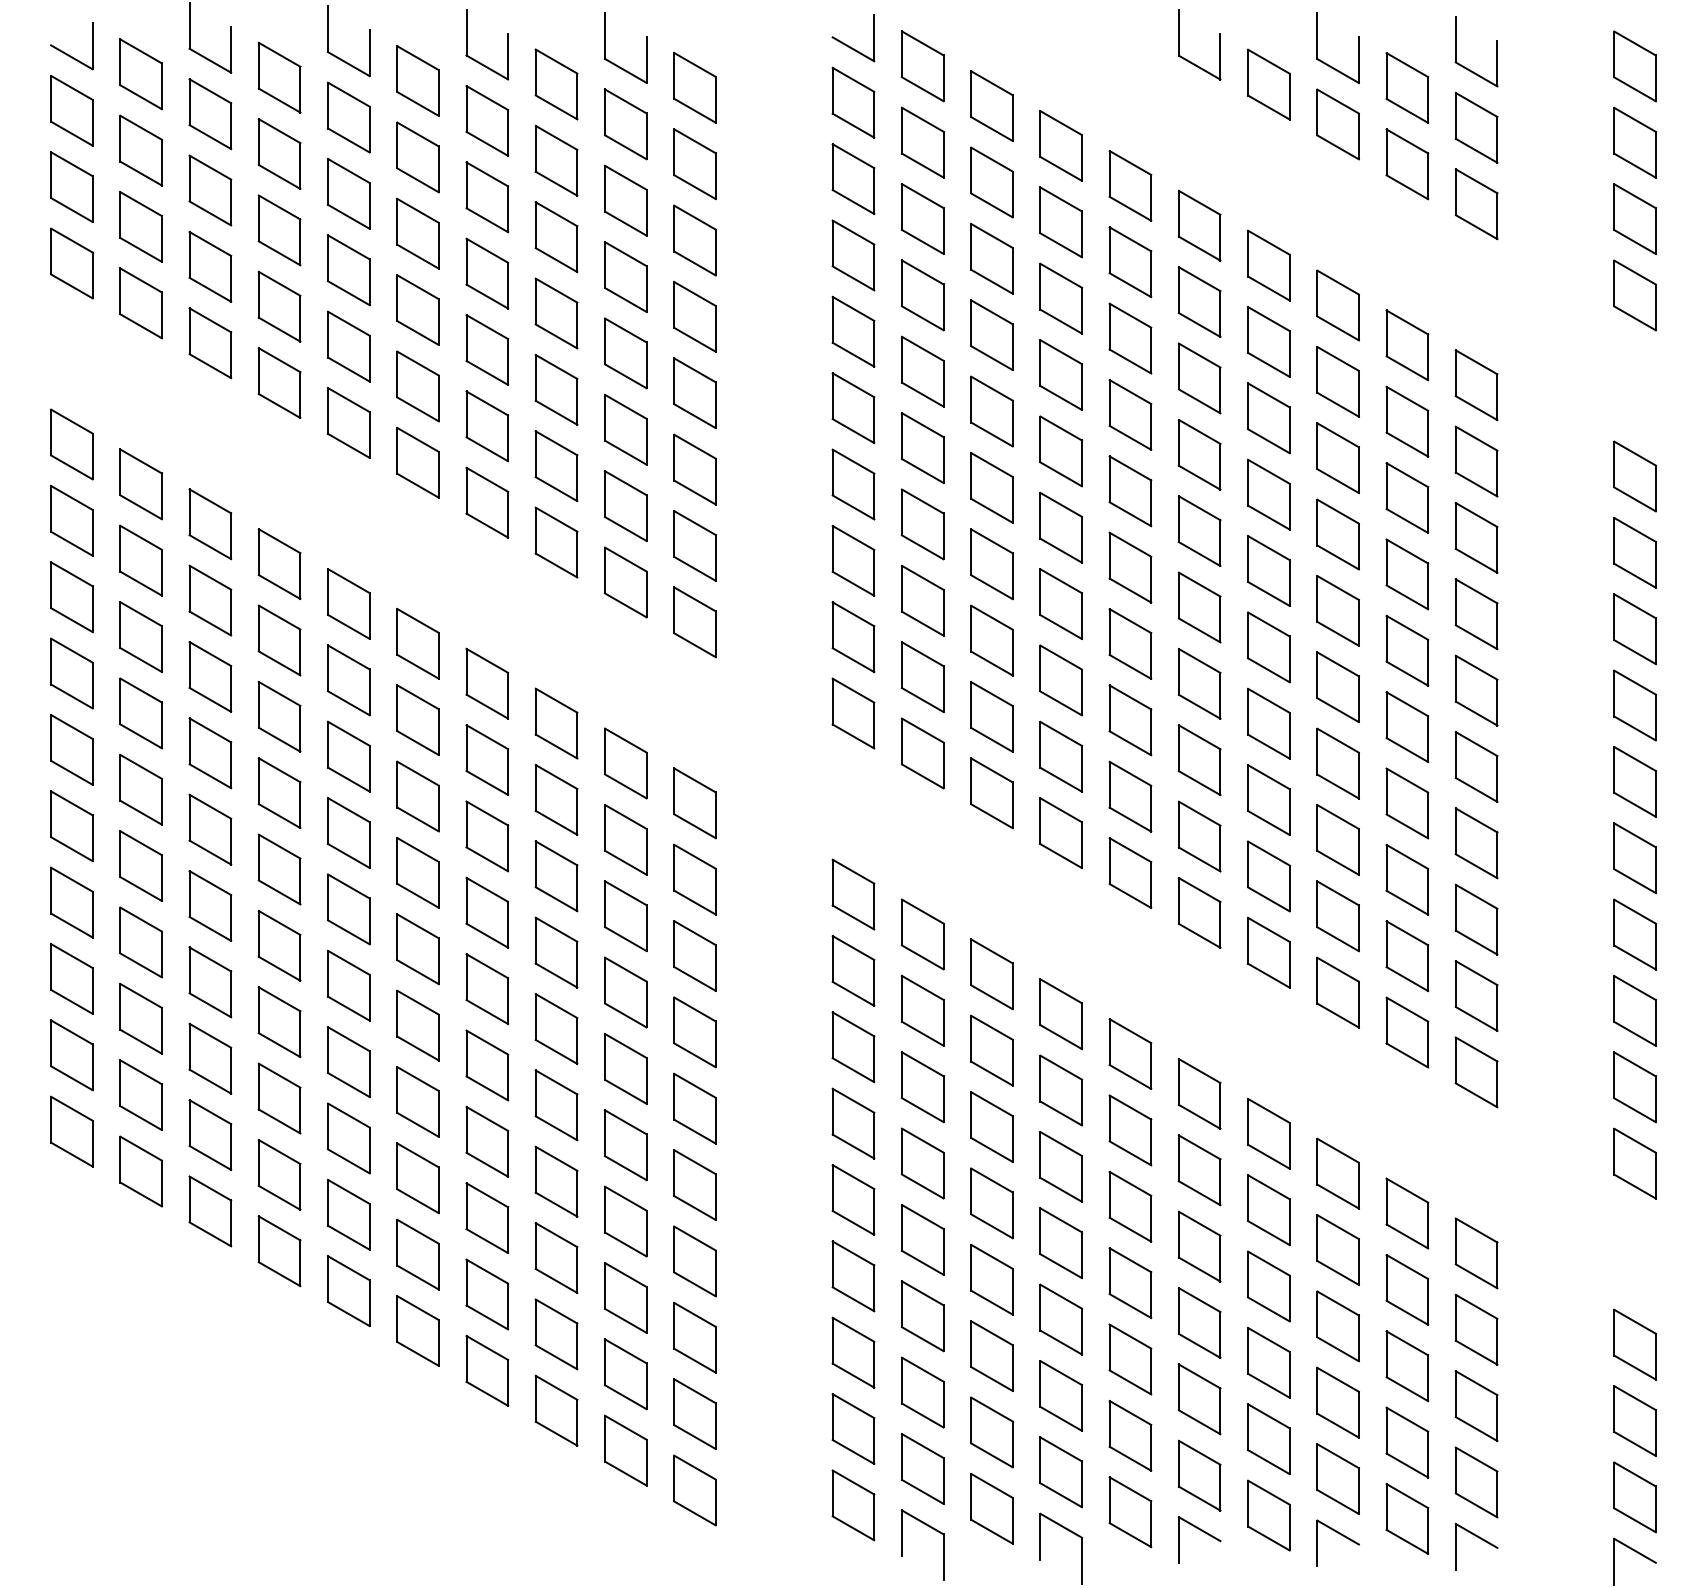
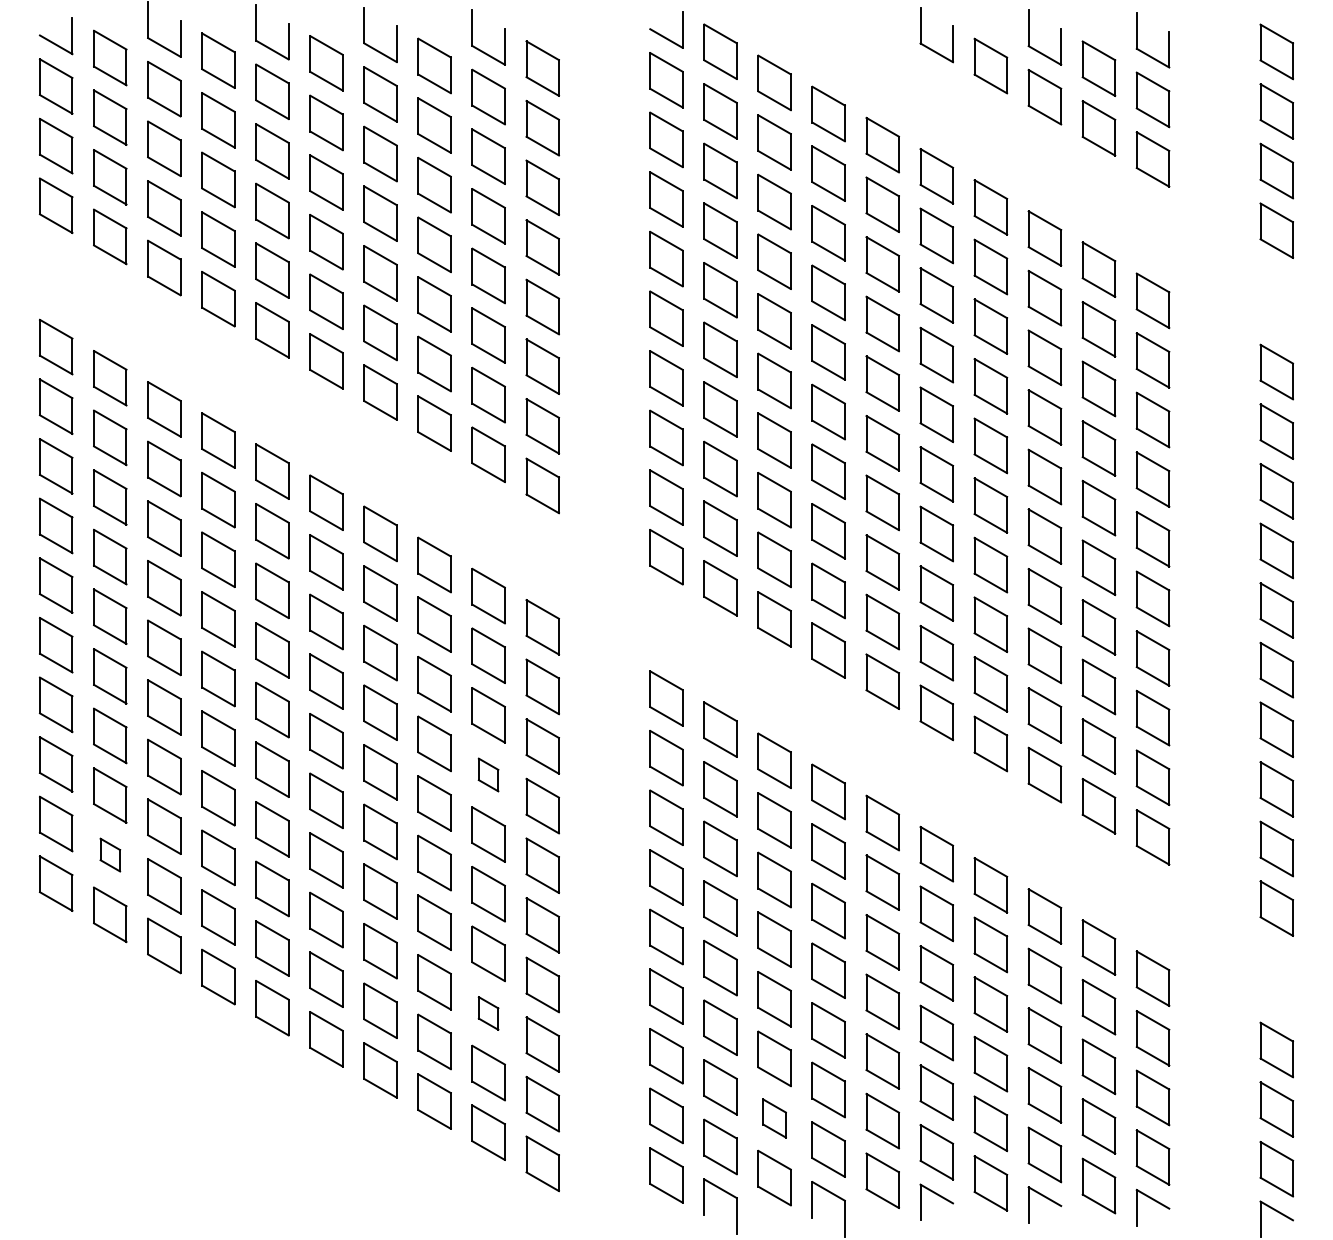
part: (625, 991) -> (488, 774), size x0.6
part: (141, 1094) -> (110, 854), size x0.6
part: (625, 1297) -> (488, 1013), size x0.6
part: (991, 1432) -> (774, 1118), size x0.7

